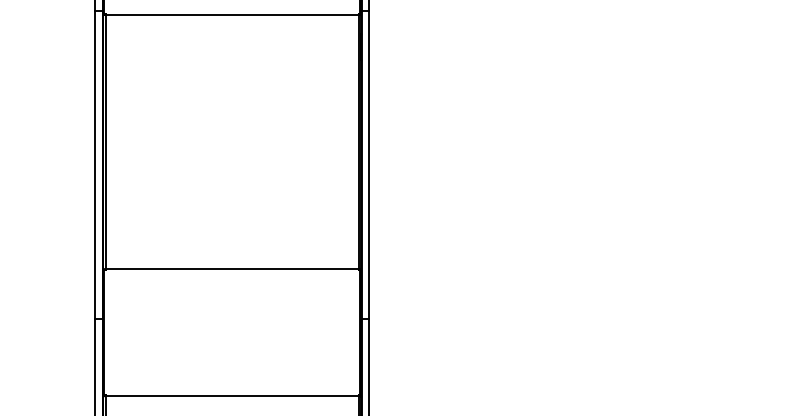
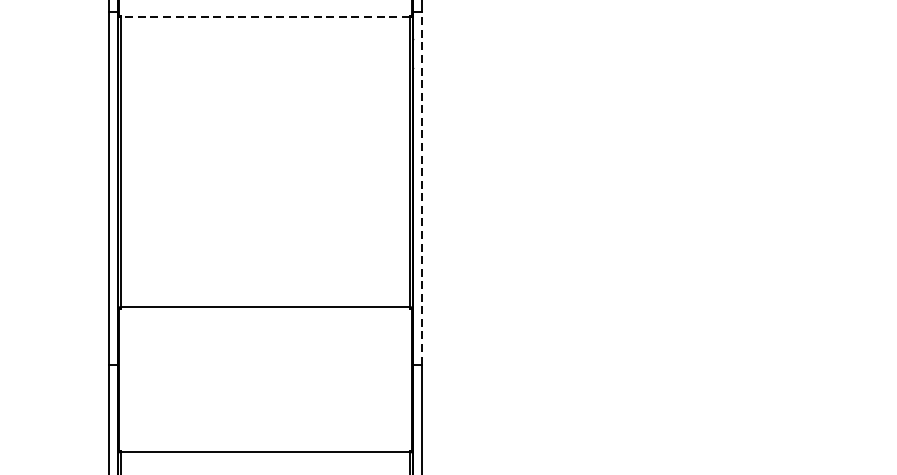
line: (231, 14) -> (264, 16), solid -> dashed
line: (369, 164) -> (422, 187), solid -> dashed

